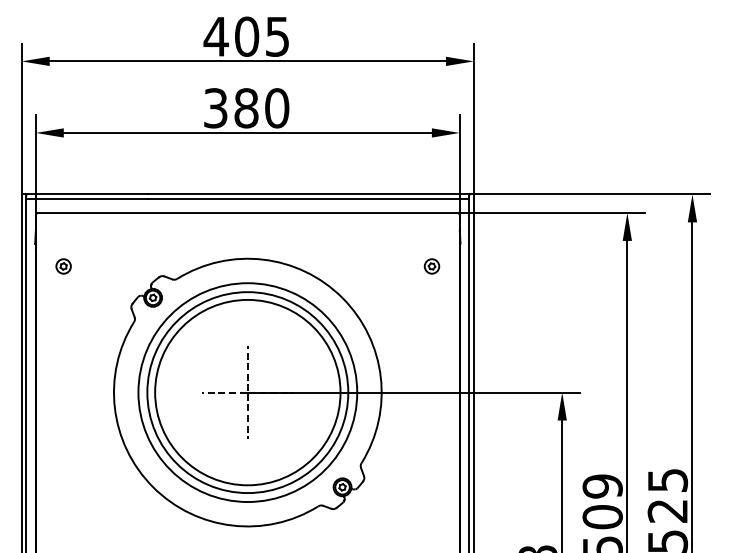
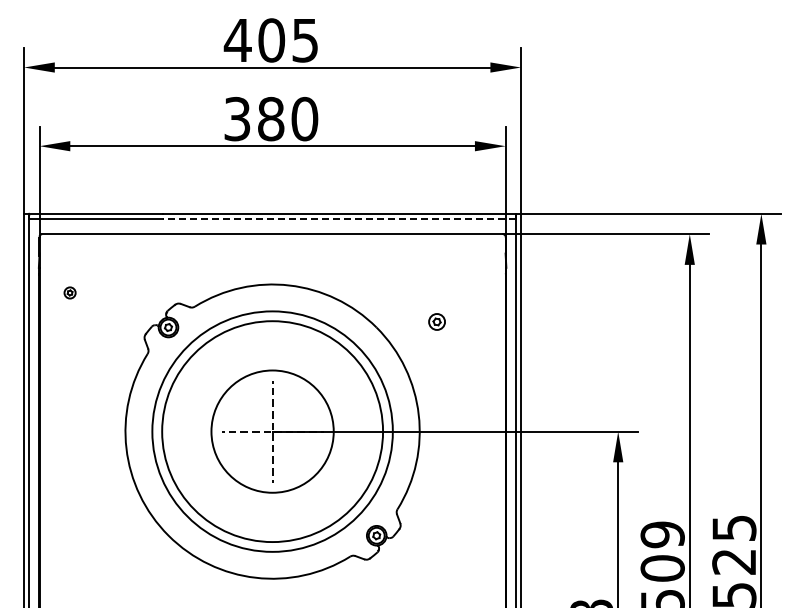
line: (308, 198) -> (339, 218), solid -> dashed
part: (63, 266) -> (69, 292), size x0.7
part: (431, 266) -> (436, 321), moved
circle: (247, 392) -> (272, 431), size x0.6

